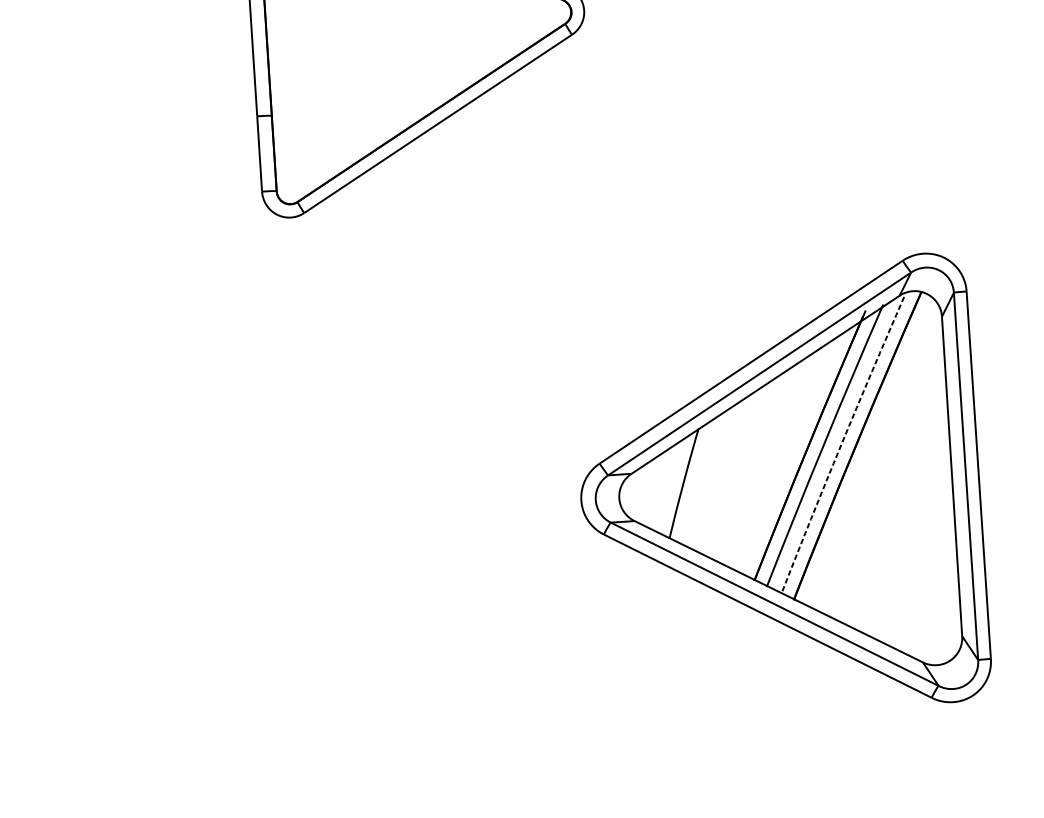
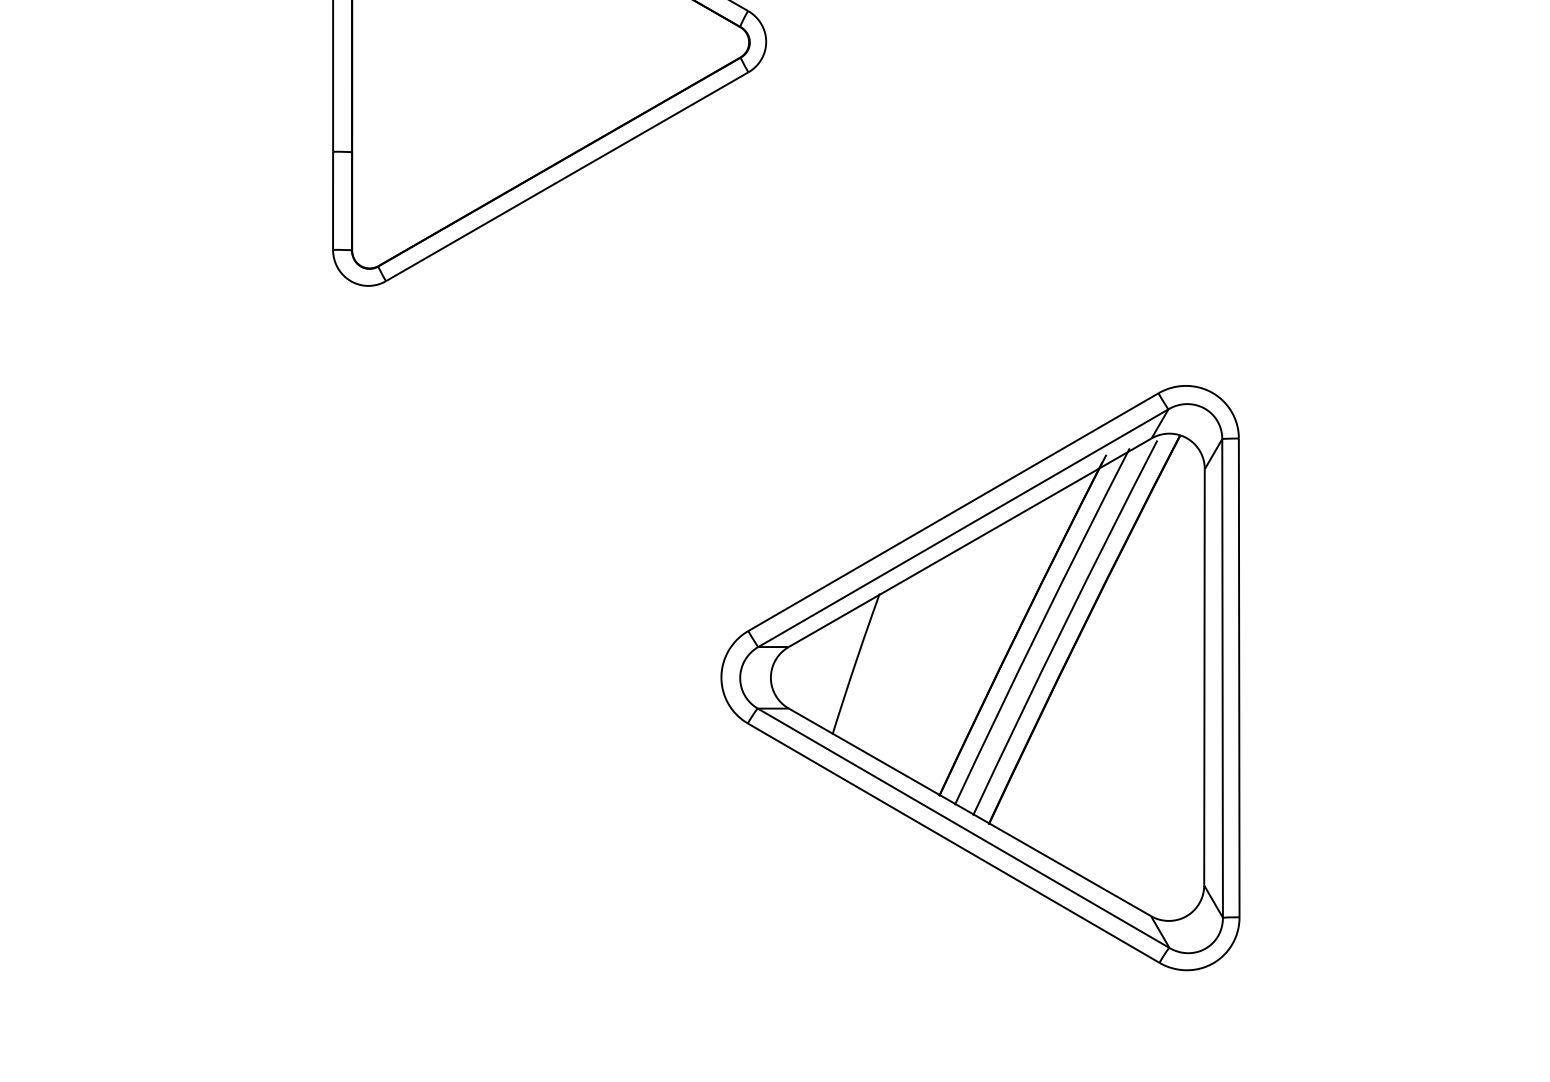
arc: (841, 445) -> (1063, 627), dashed -> solid

